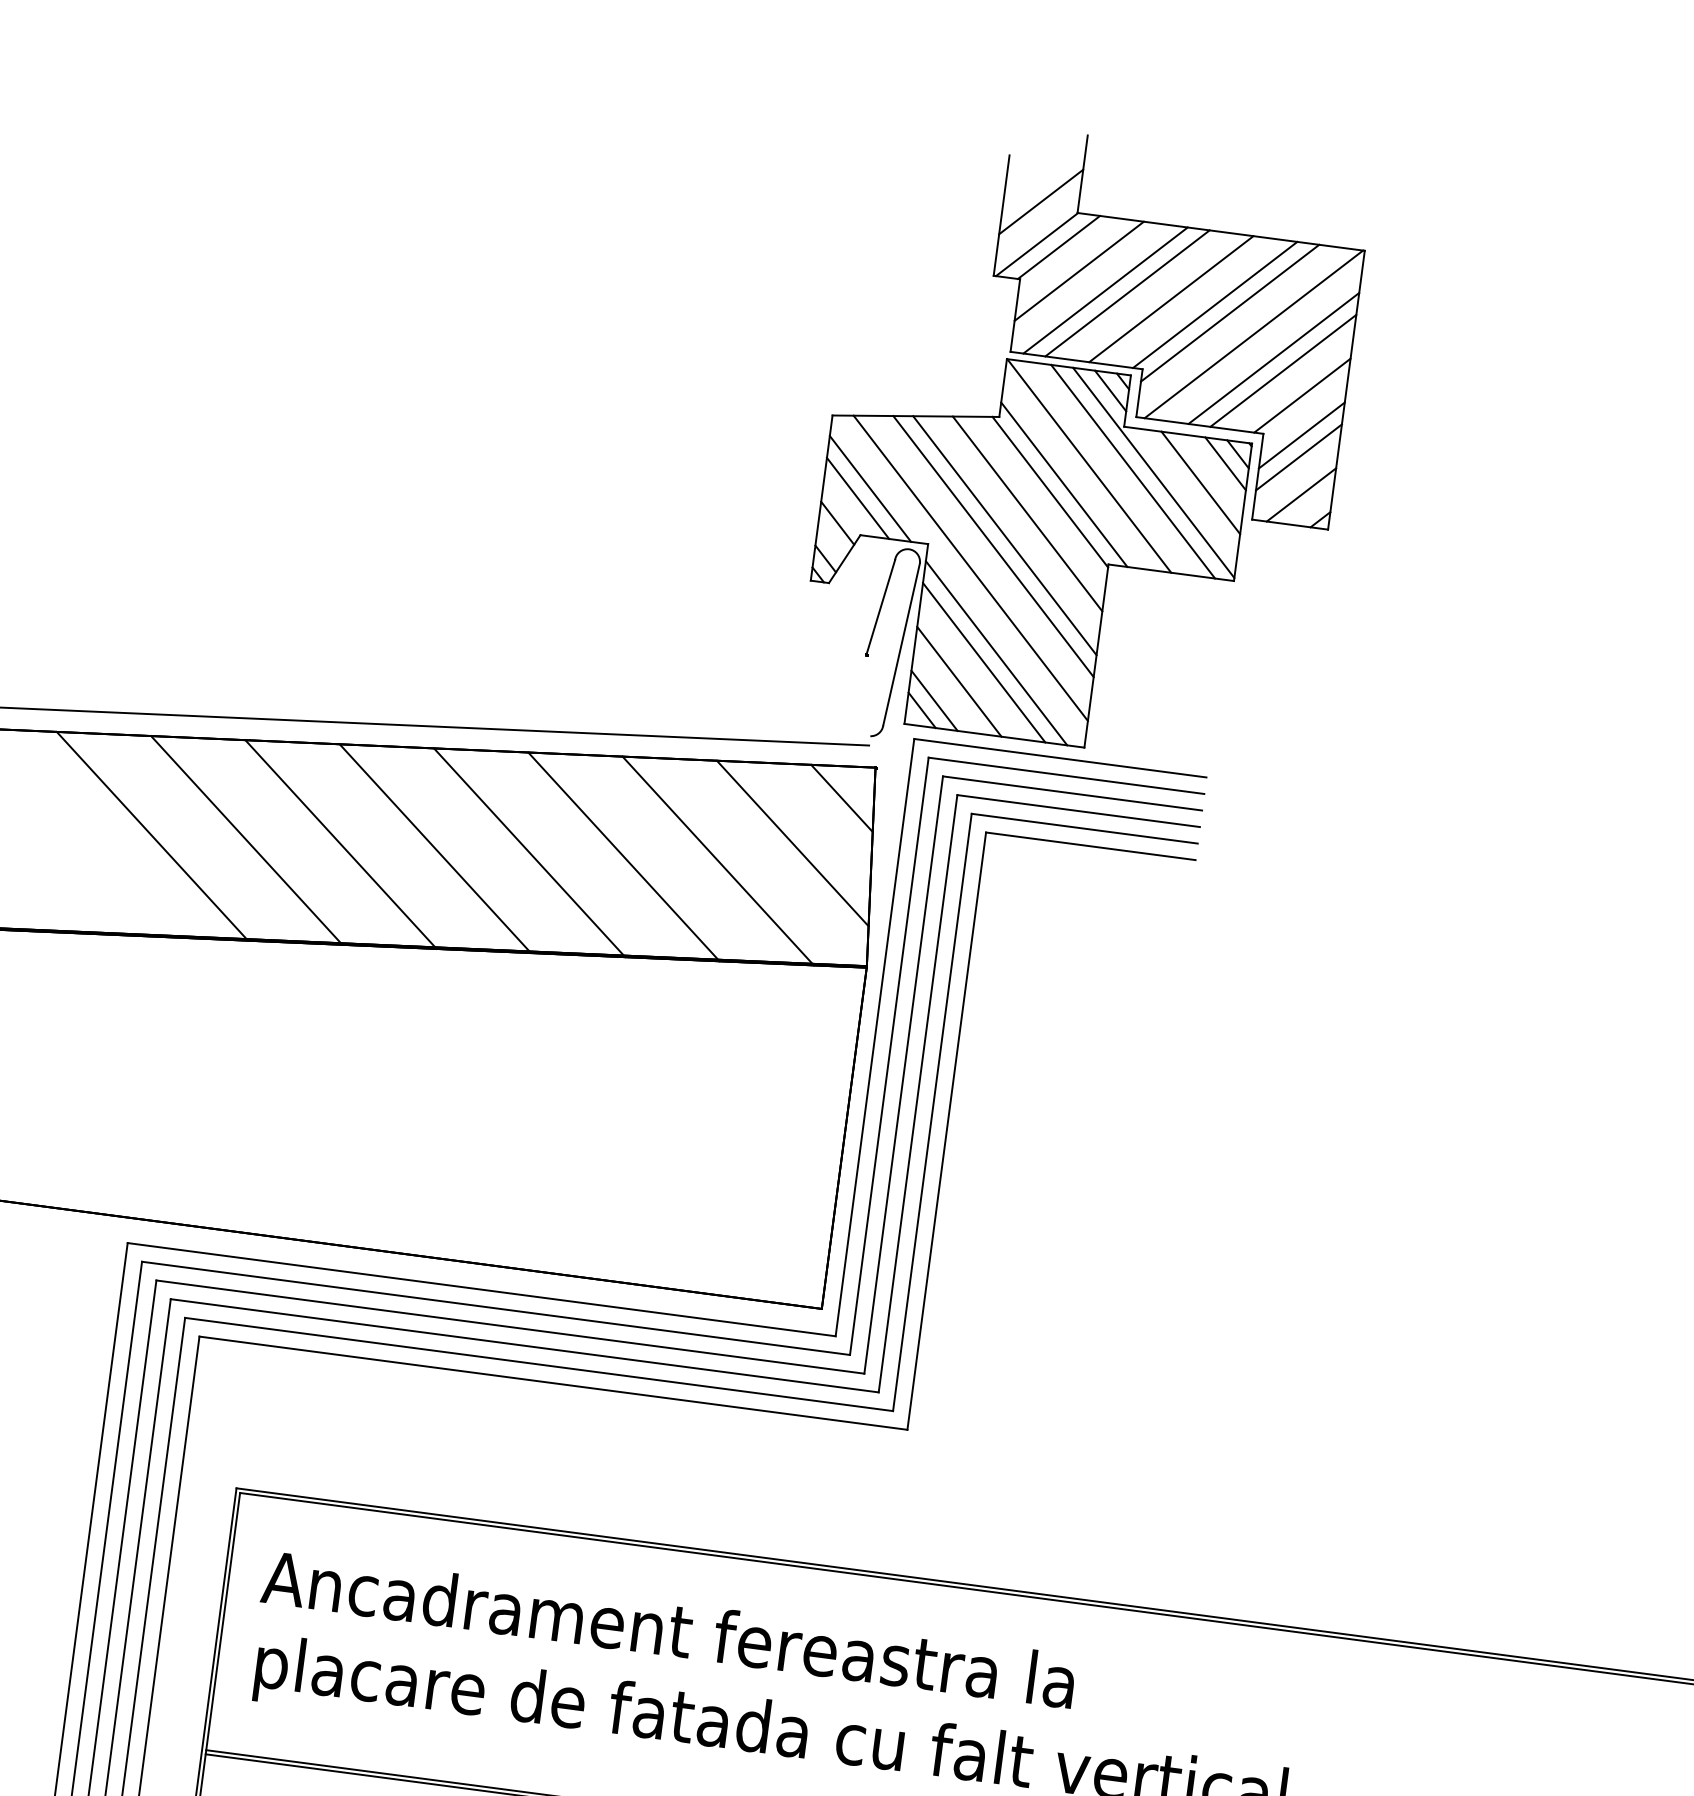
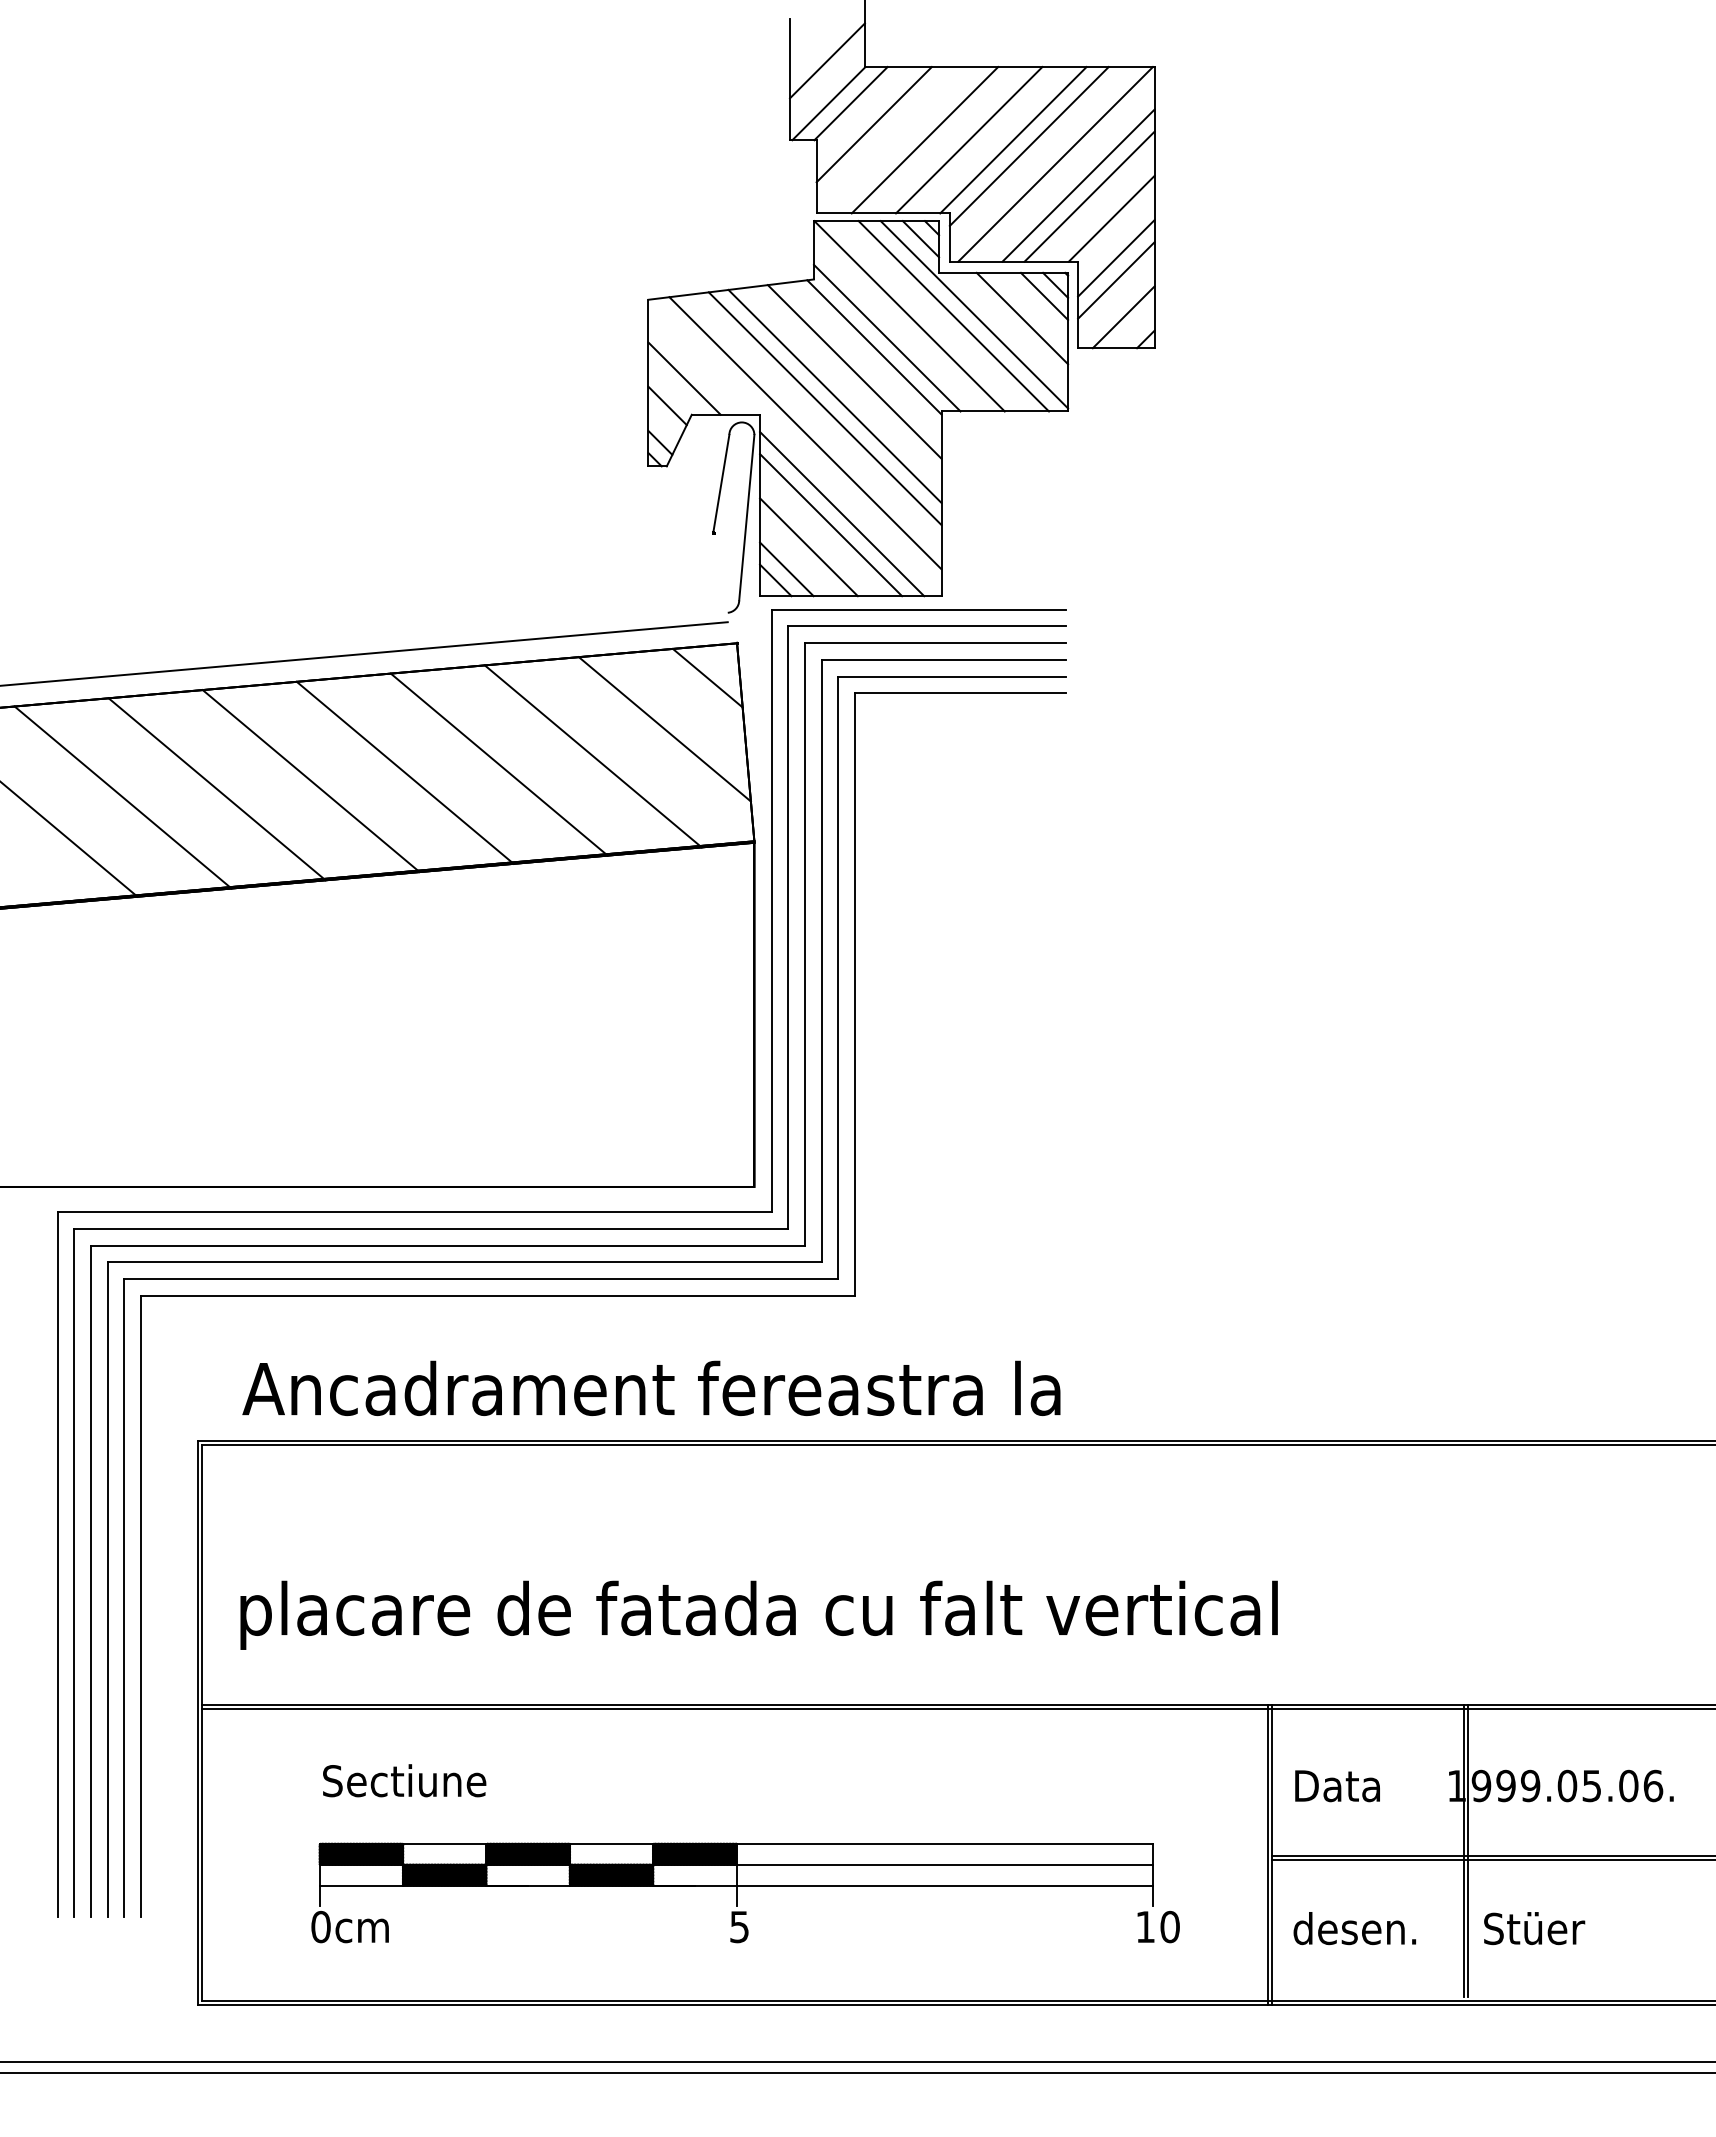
line: (1105, 290) -> (902, 140), removed
line: (870, 488) -> (695, 367), removed
text: (668, 1628) -> (651, 1387), moved

